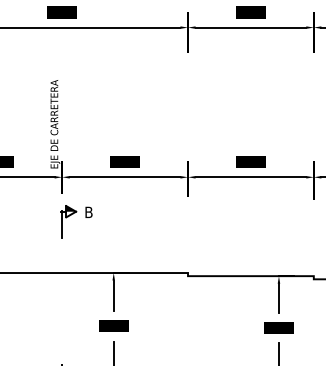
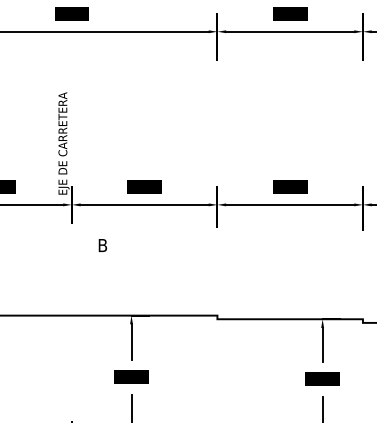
part: (68, 221) -> (79, 256), removed

